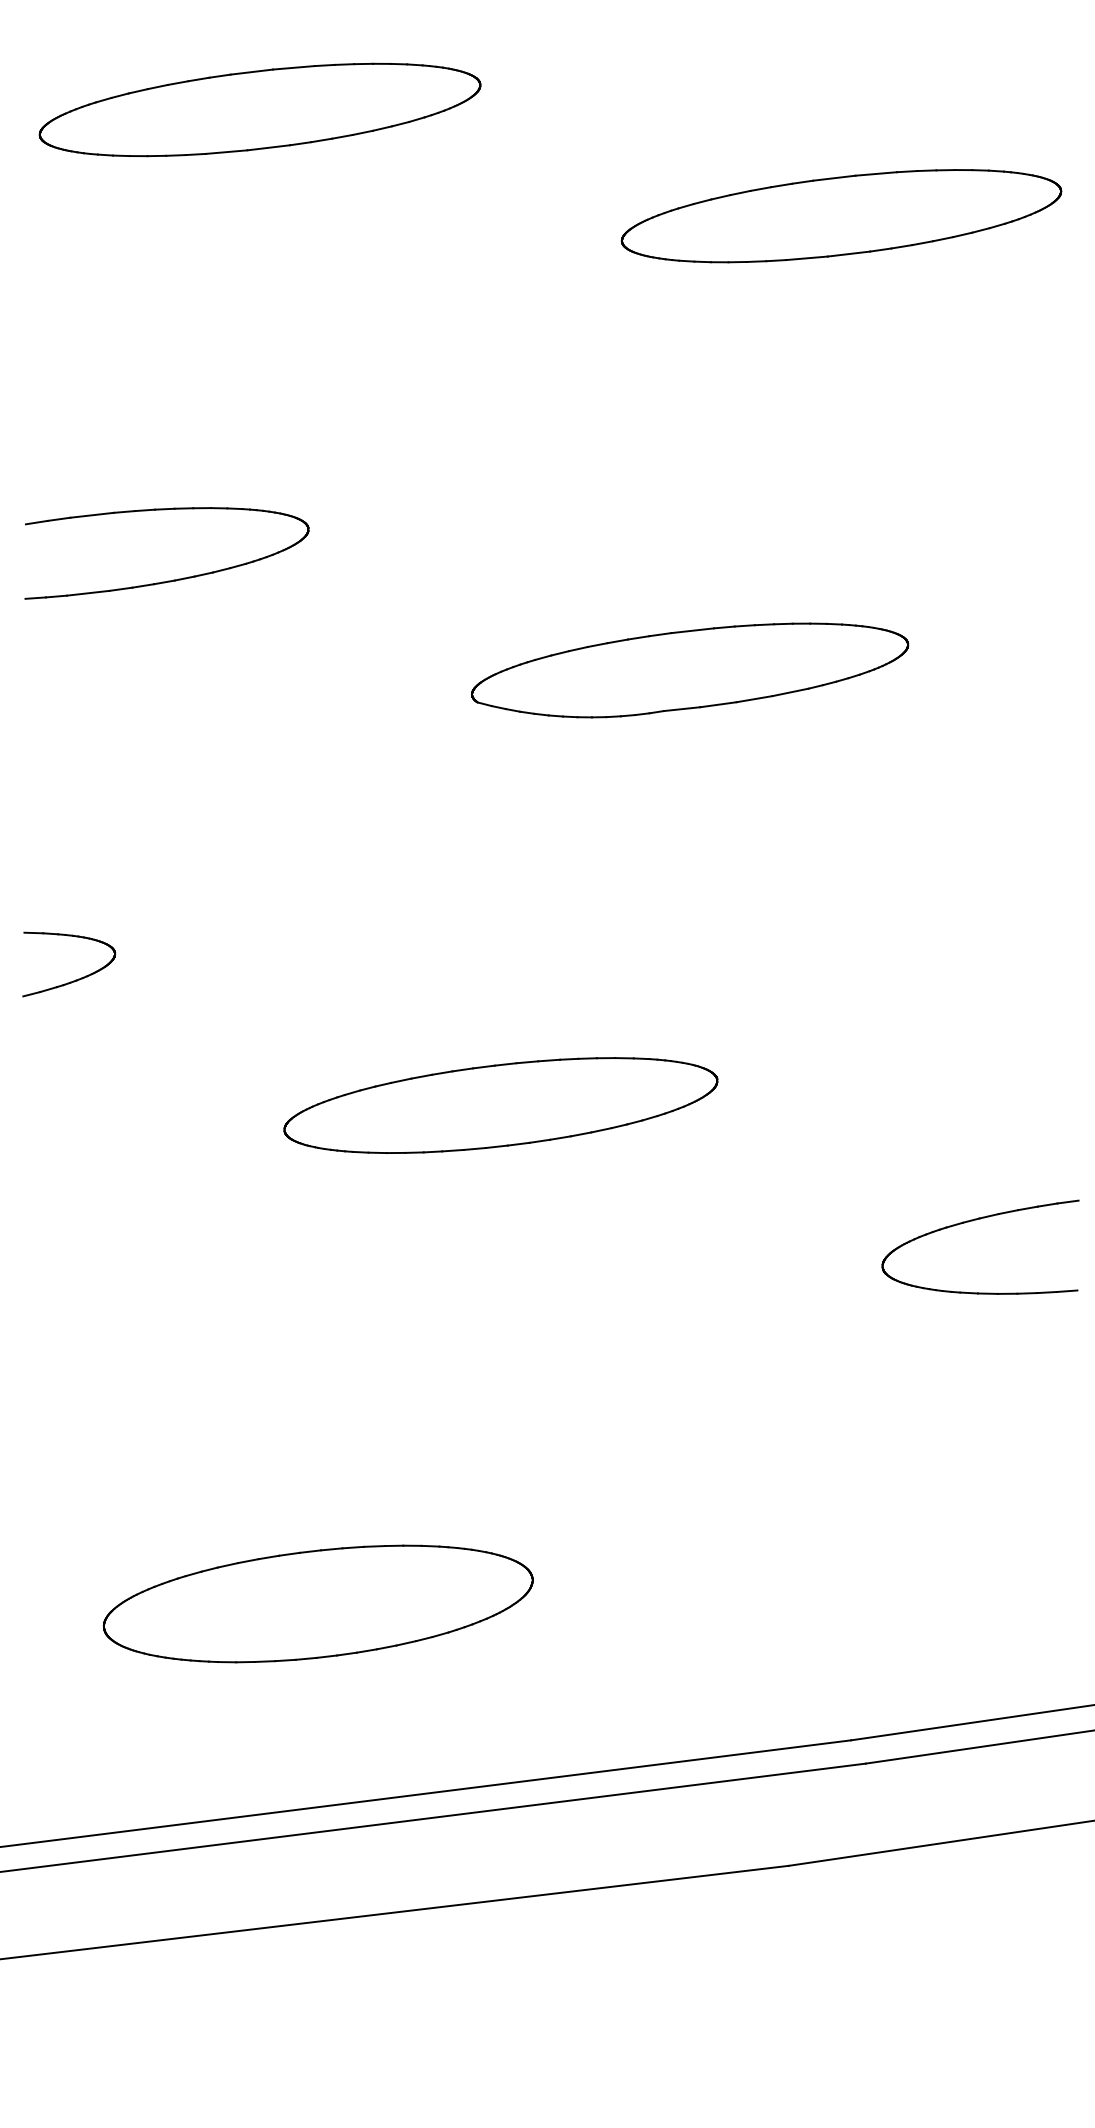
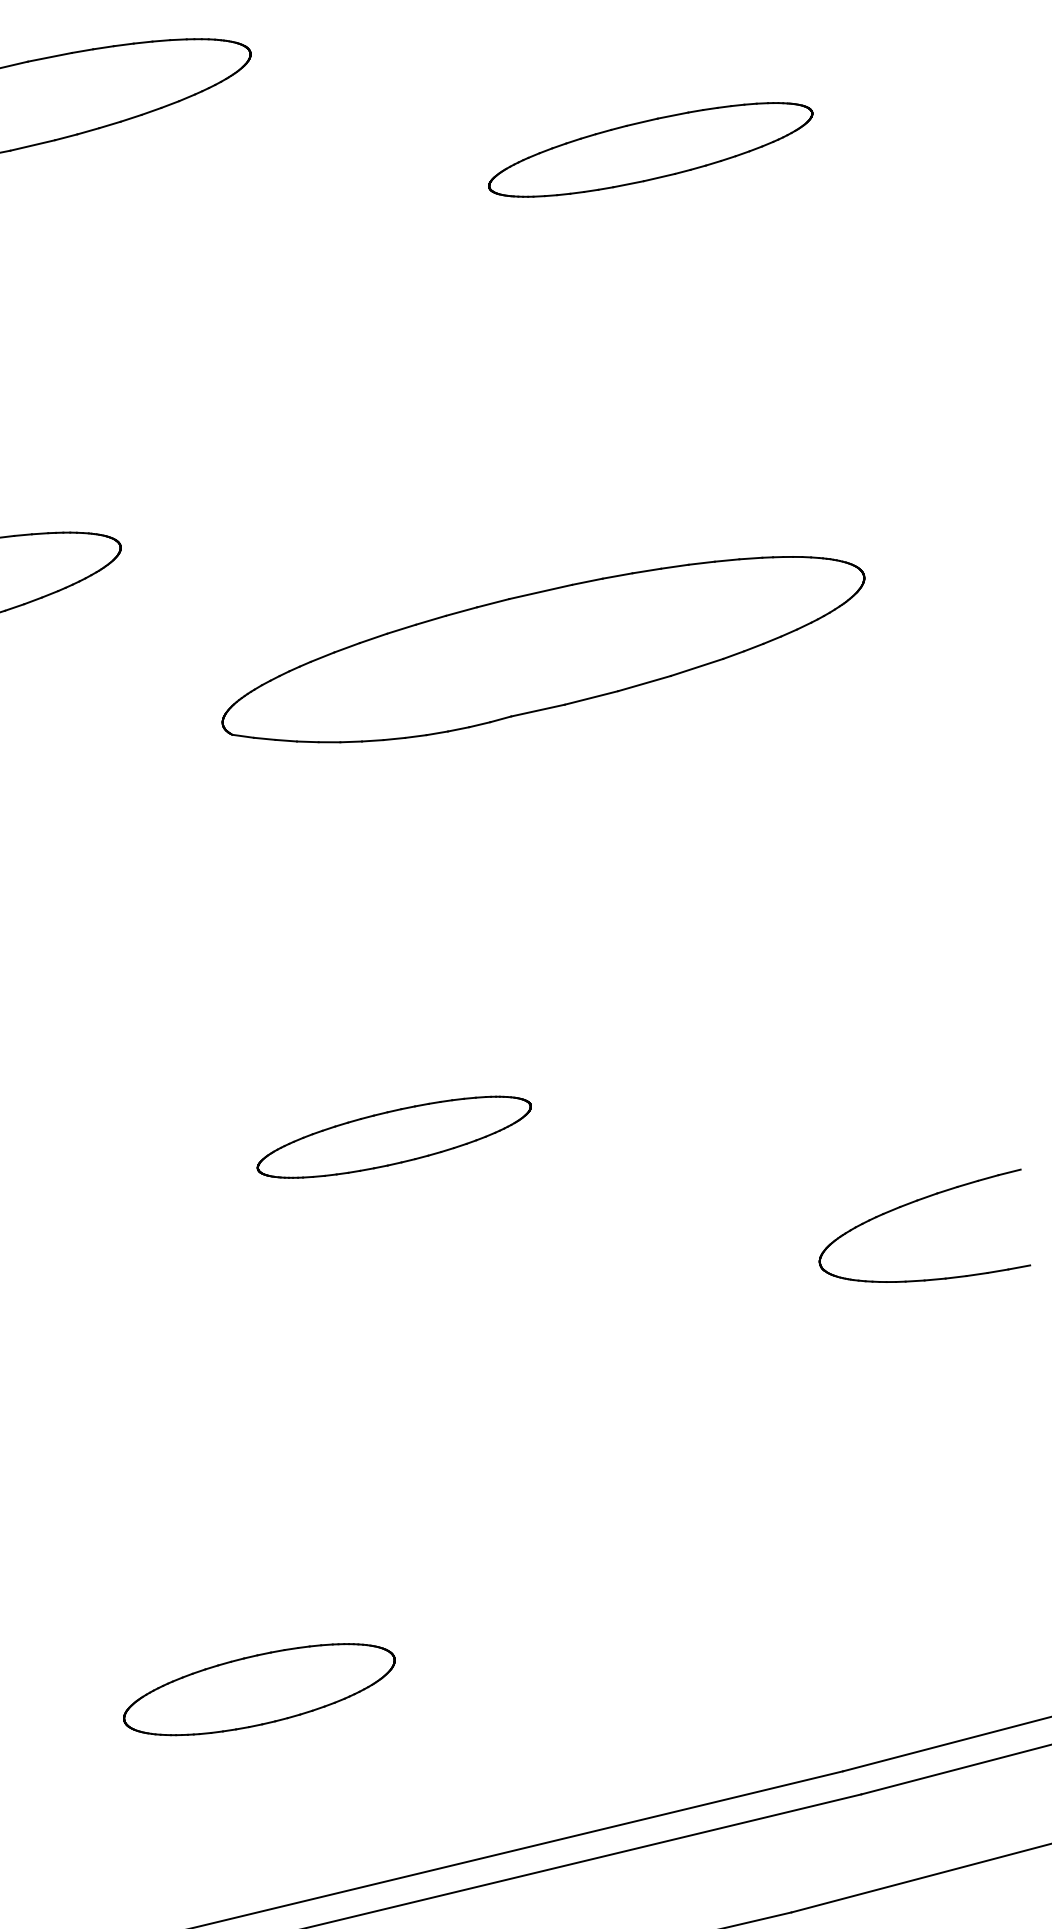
part: (841, 216) -> (650, 150), size x0.7
part: (690, 670) -> (544, 651), size x1.4
part: (500, 1105) -> (393, 1137), size x0.6
part: (318, 1603) -> (259, 1689), size x0.6

